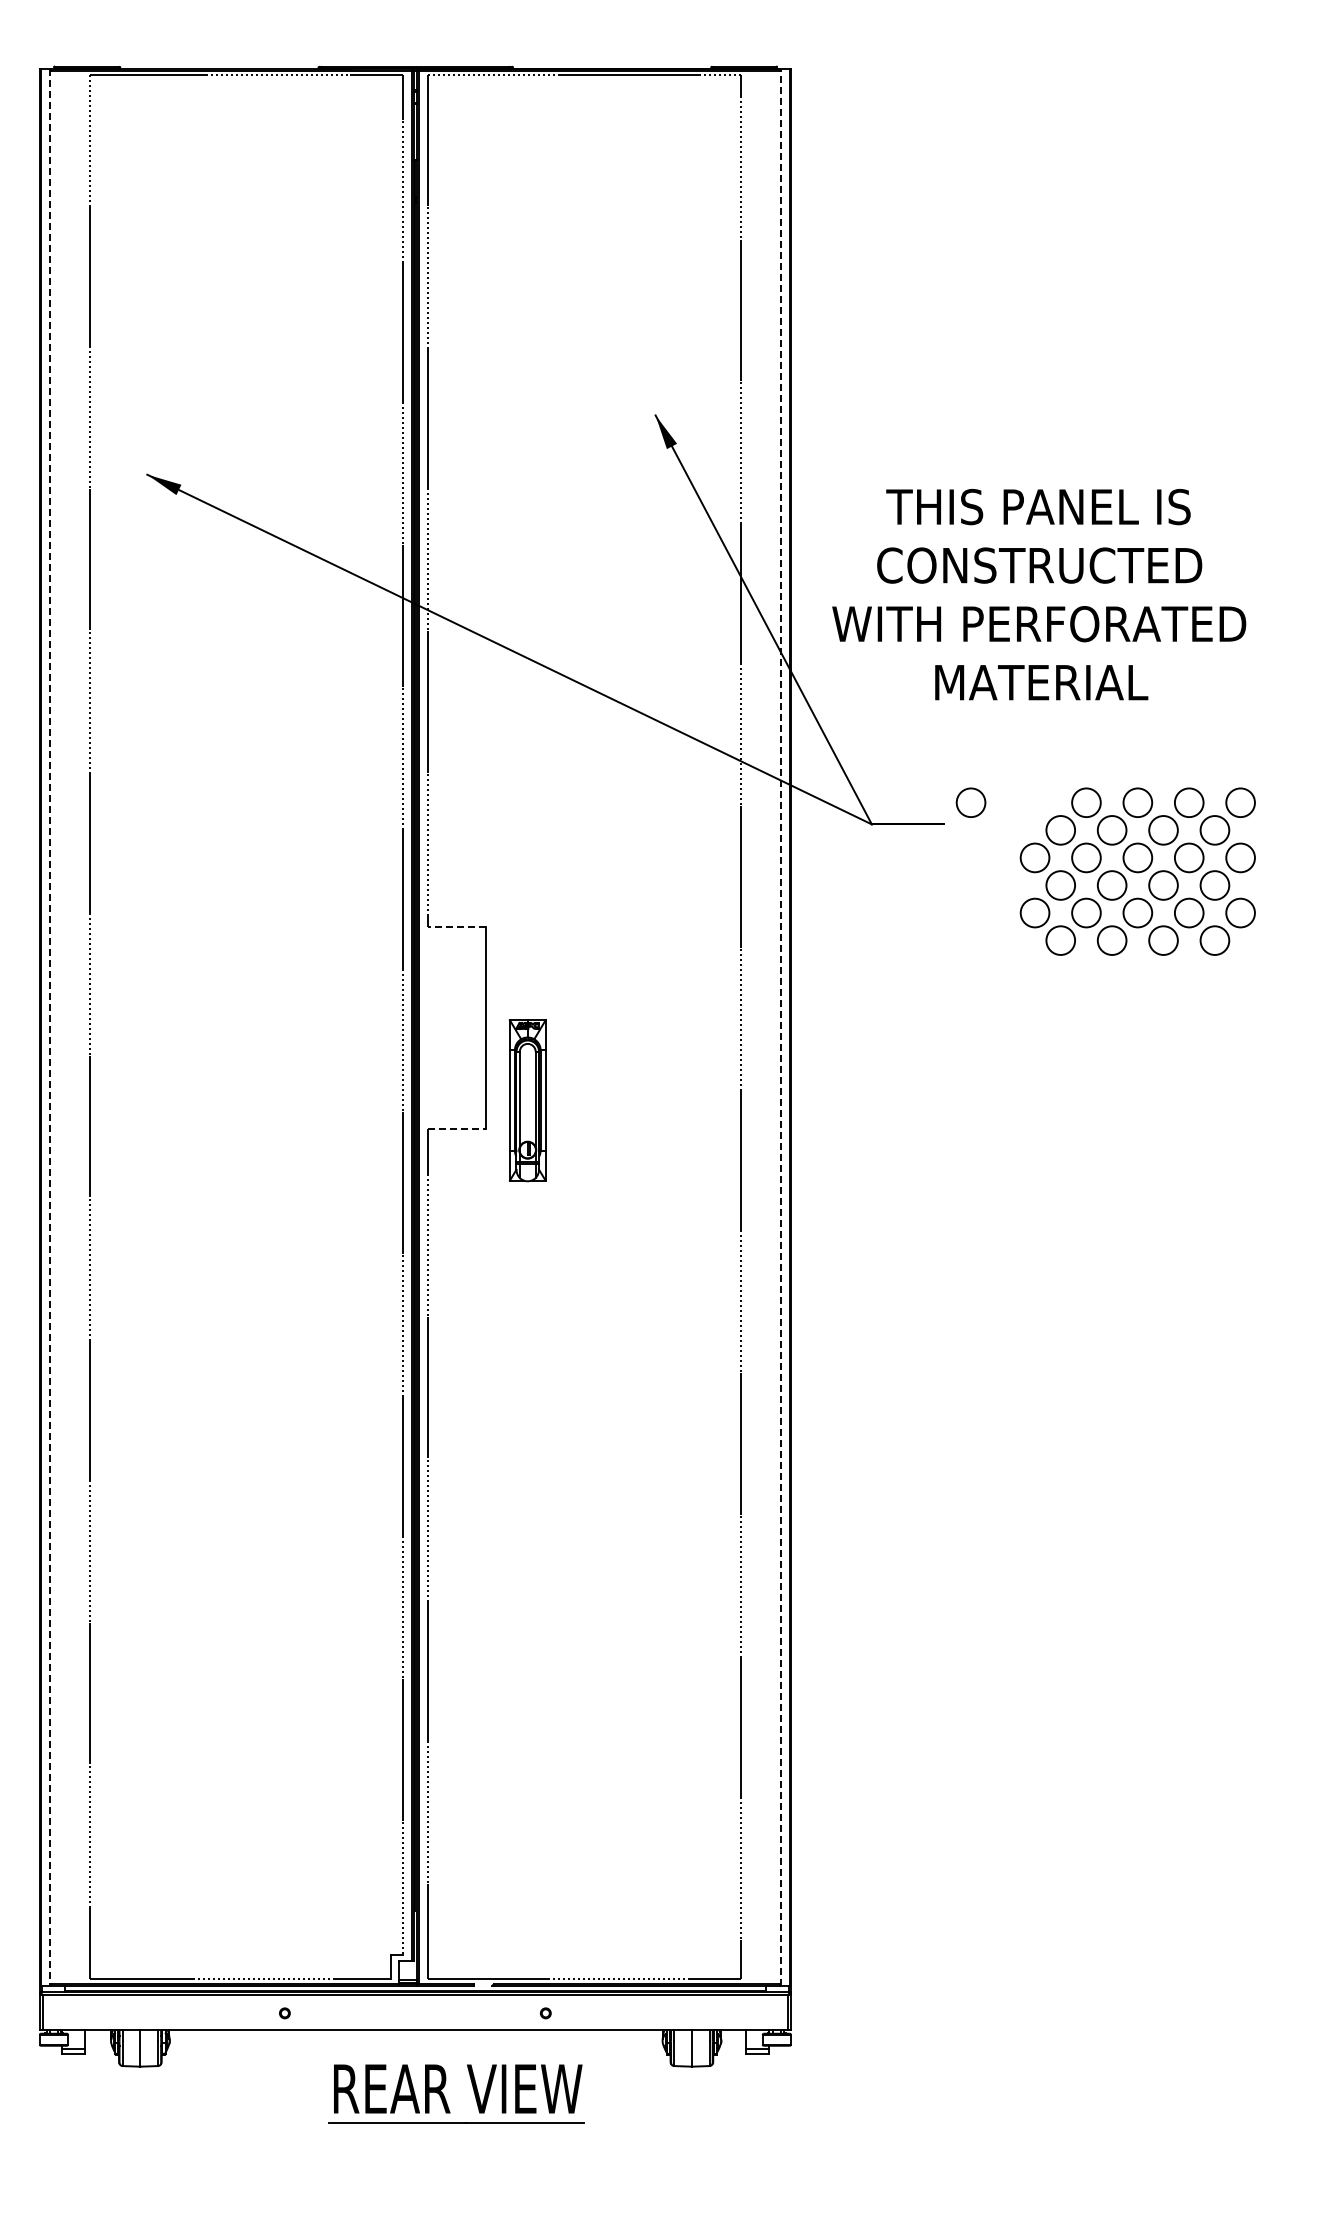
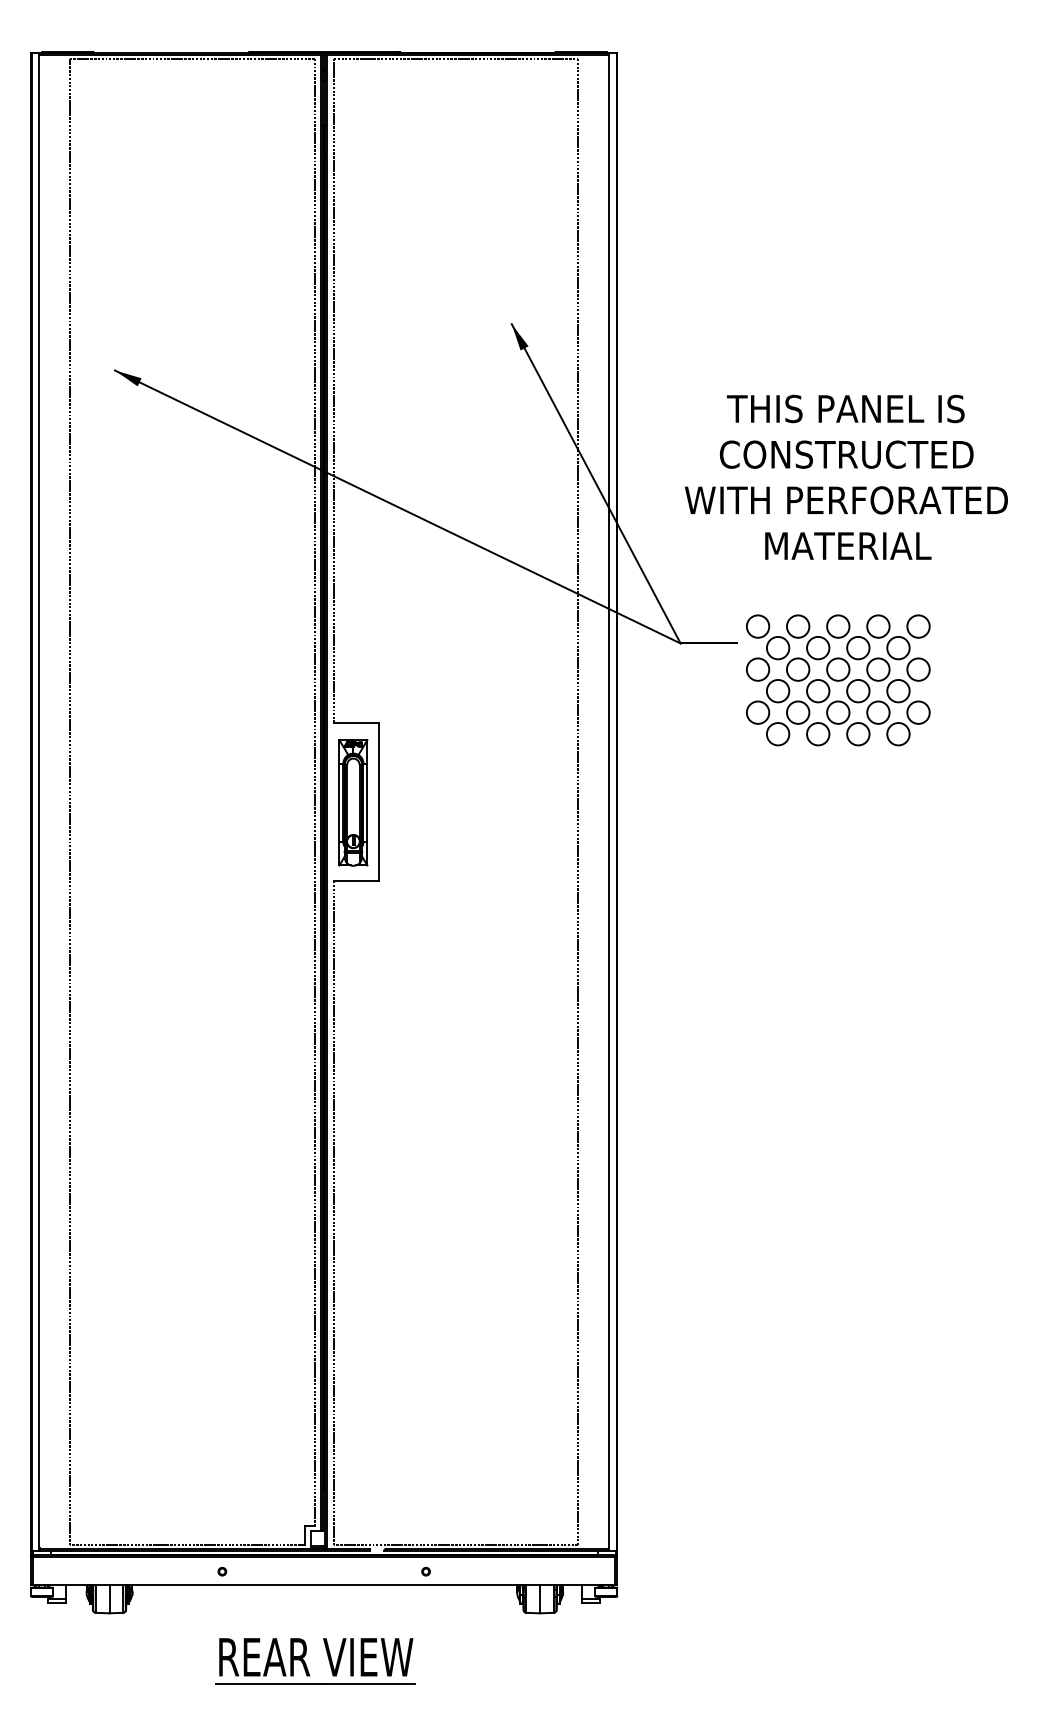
text: (1039, 594) -> (846, 477), moved
part: (1137, 871) -> (838, 680), moved
line: (456, 926) -> (356, 723), dashed -> solid
line: (50, 1027) -> (39, 802), dashed -> solid
line: (780, 1027) -> (609, 802), dashed -> solid
part: (527, 1100) -> (353, 802), moved
line: (457, 1128) -> (357, 880), dashed -> solid
part: (445, 2097) -> (306, 1663), moved

